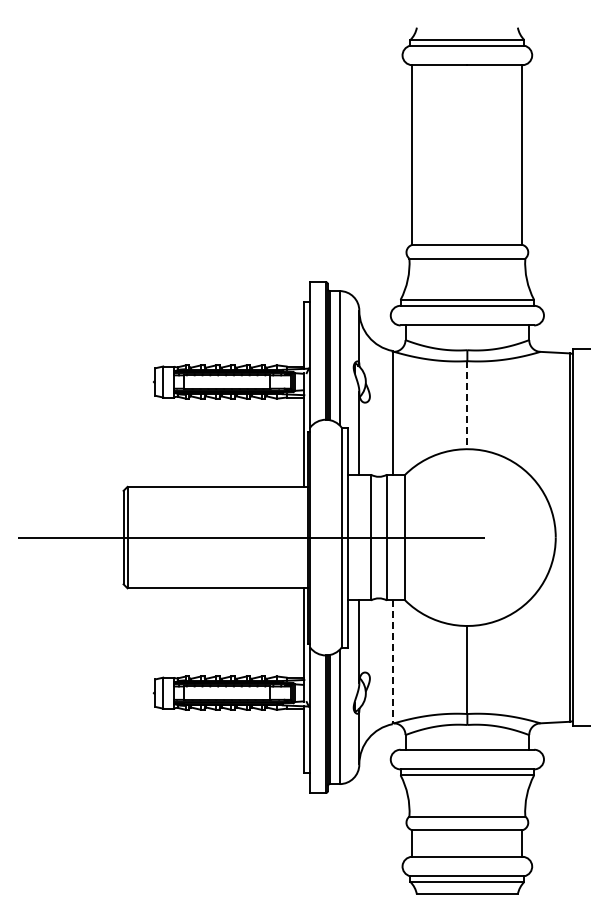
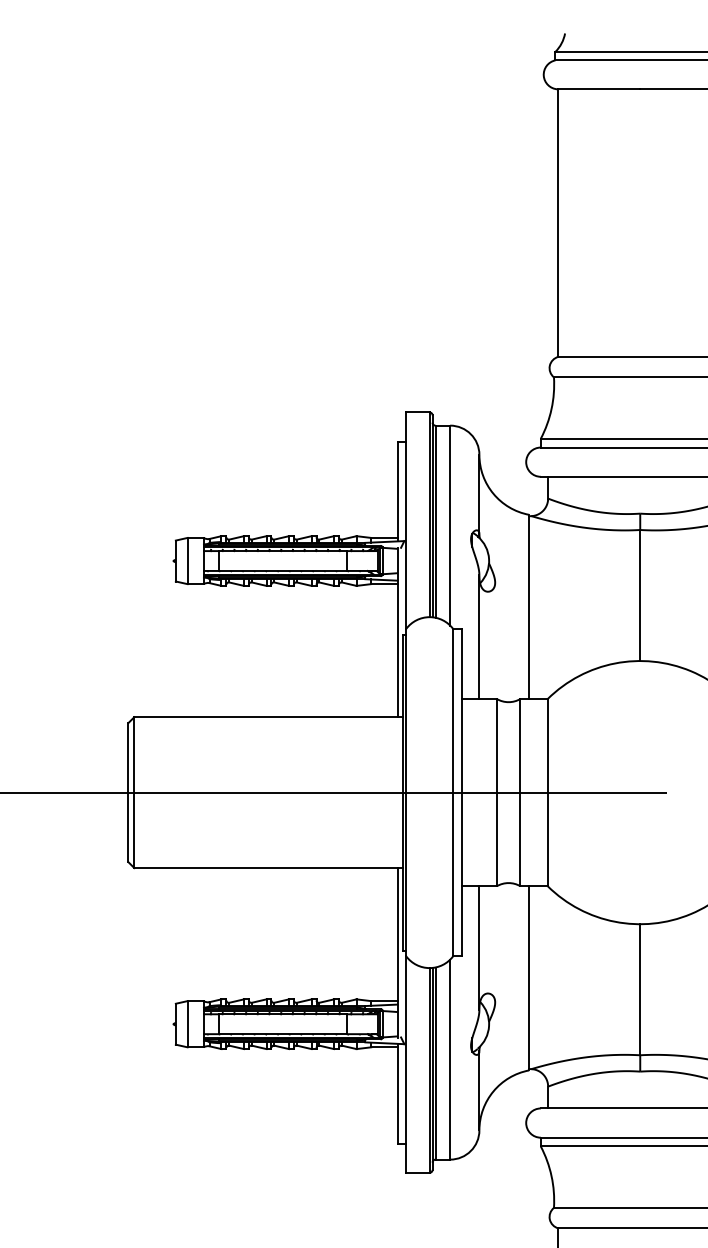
line: (467, 405) -> (640, 595), dashed -> solid
line: (392, 662) -> (528, 978), dashed -> solid

